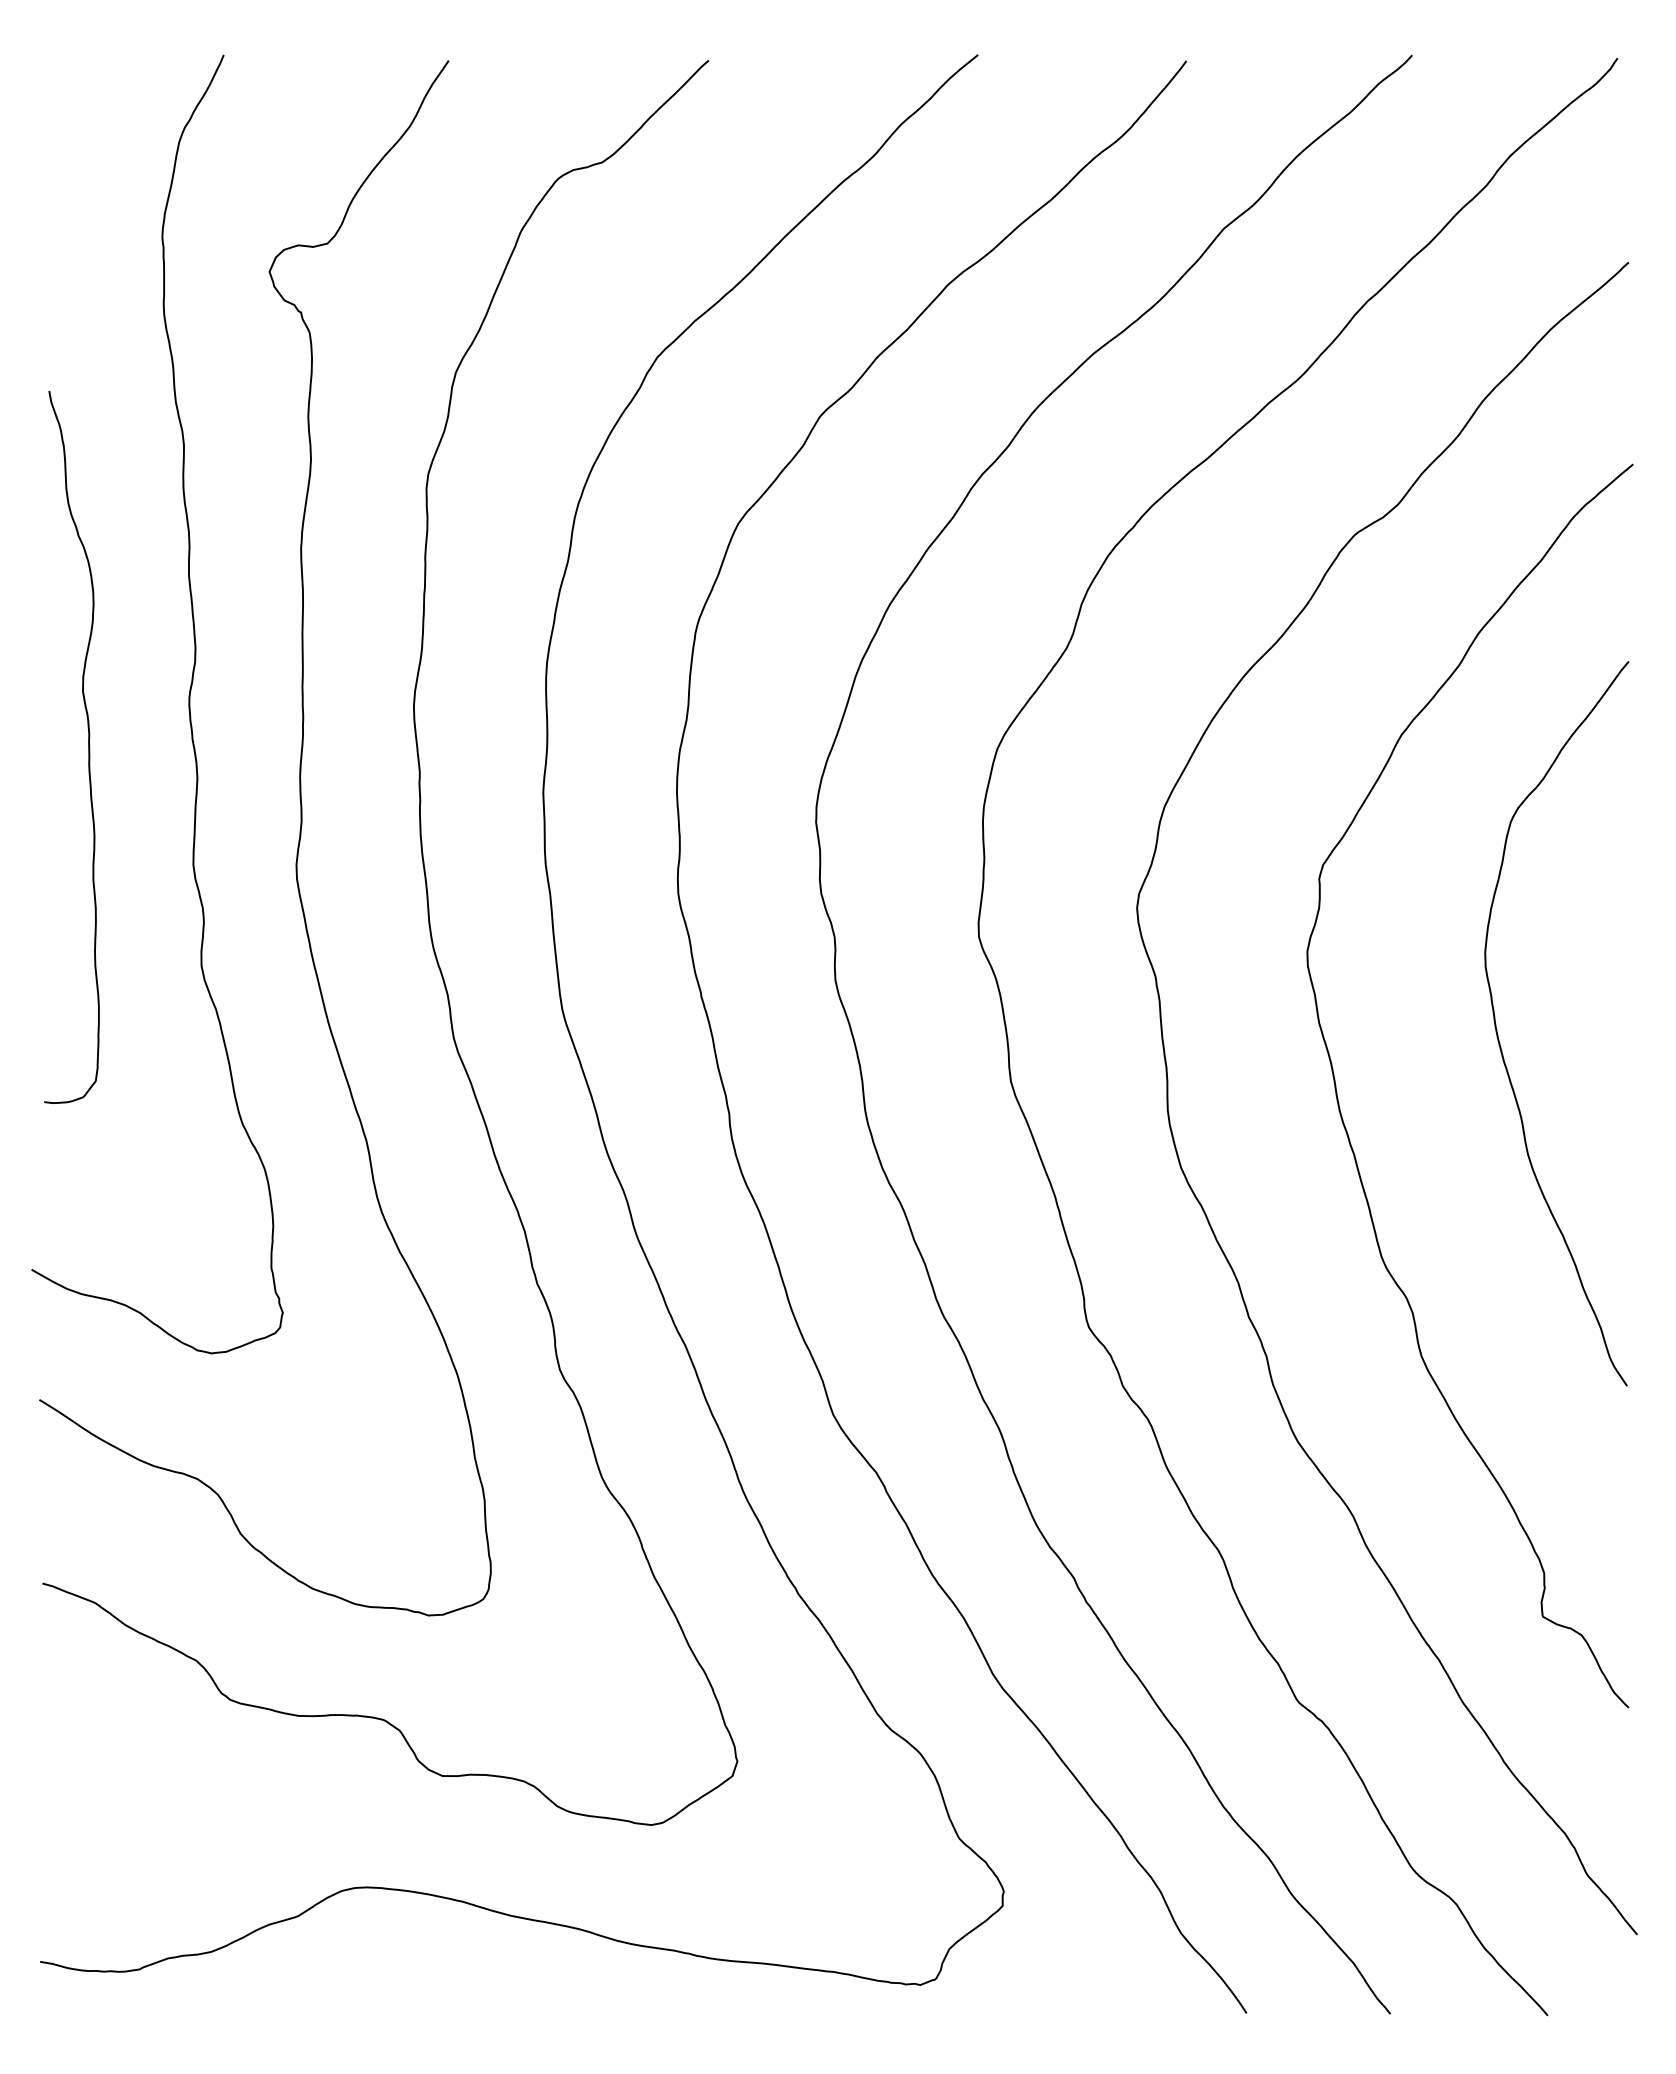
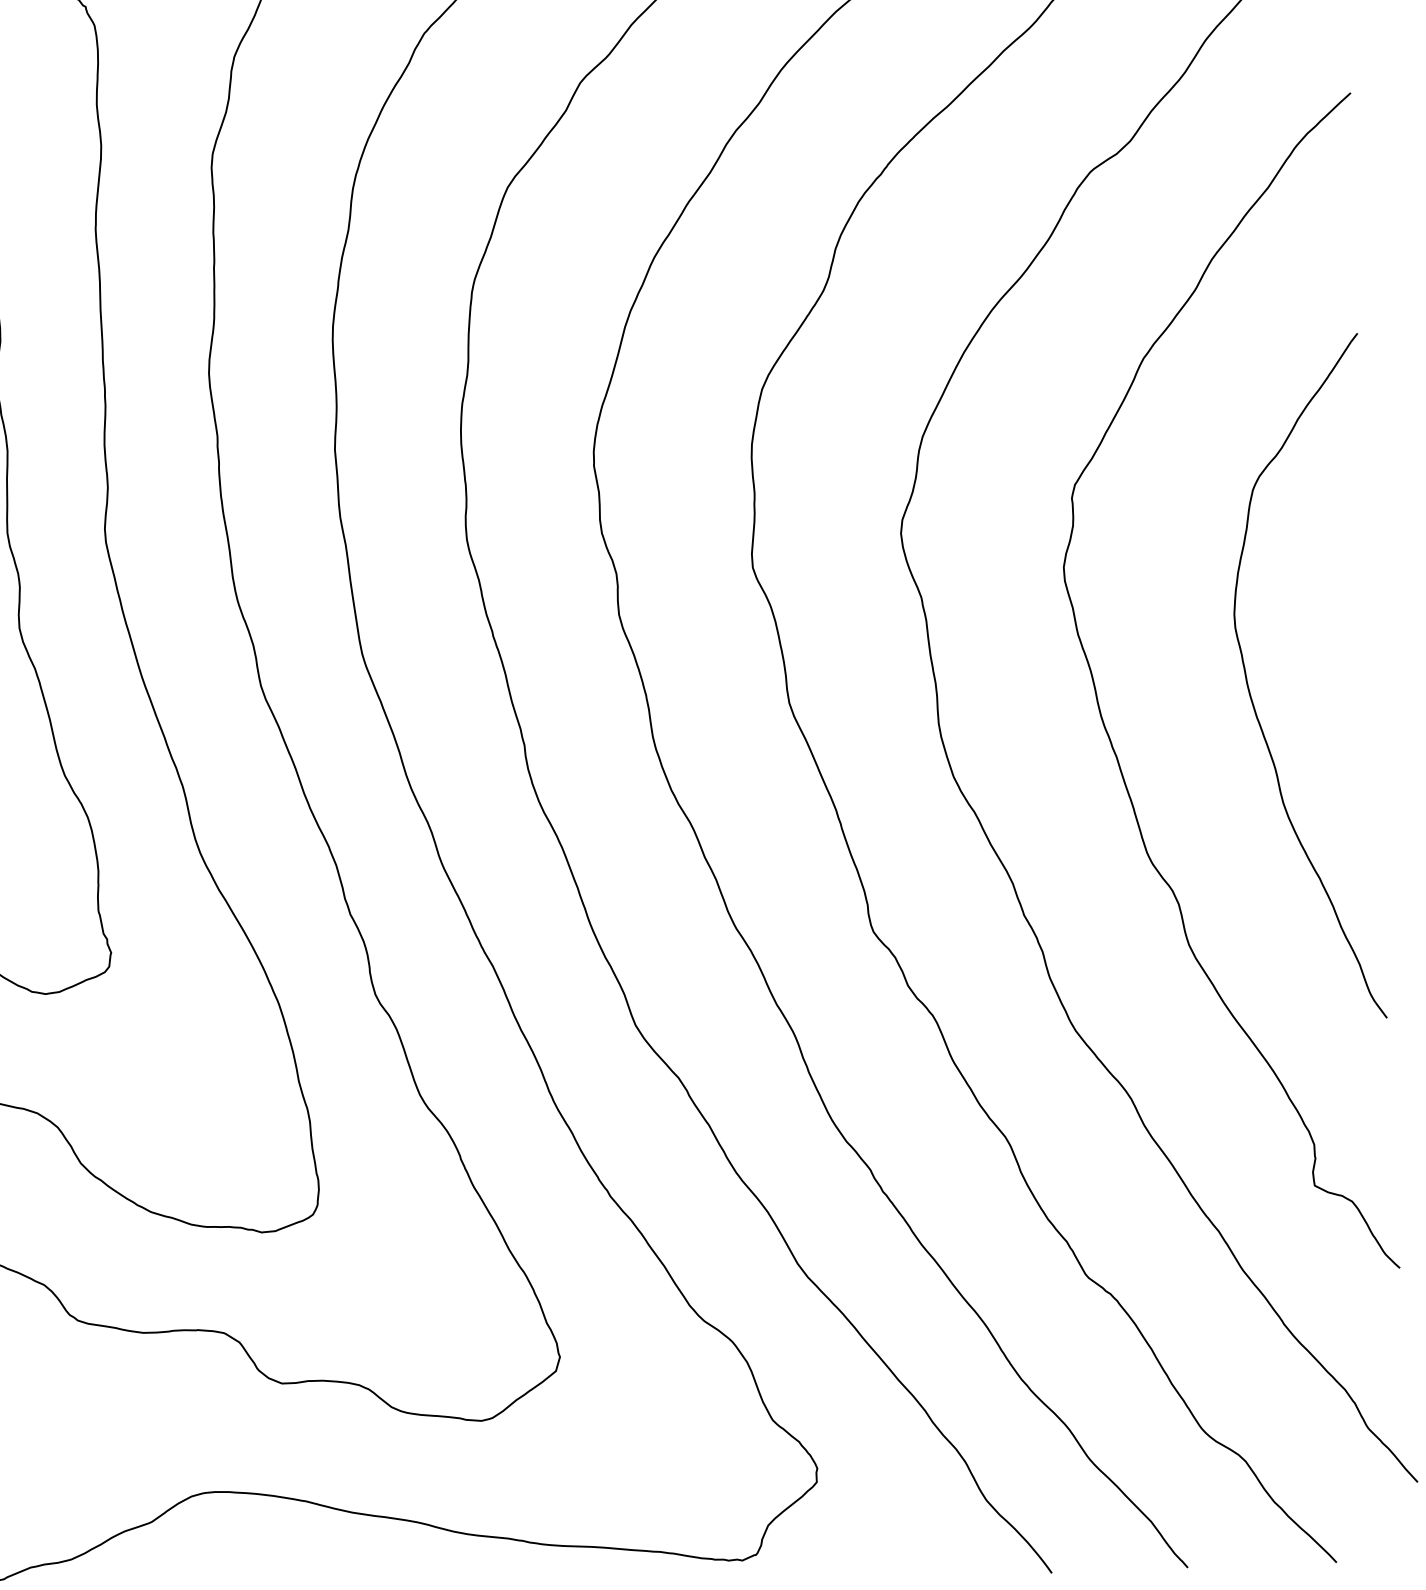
curve: (1498, 1034) -> (1250, 691), moved

